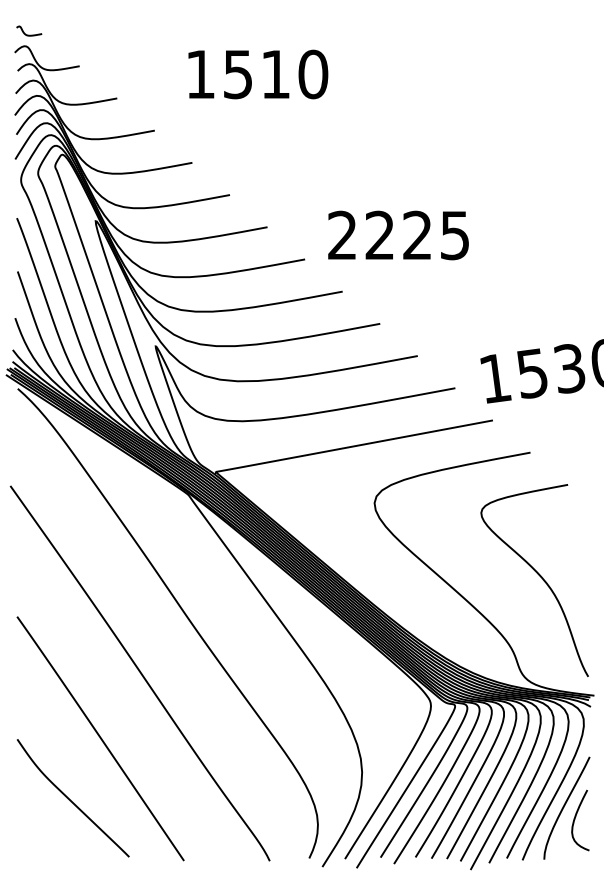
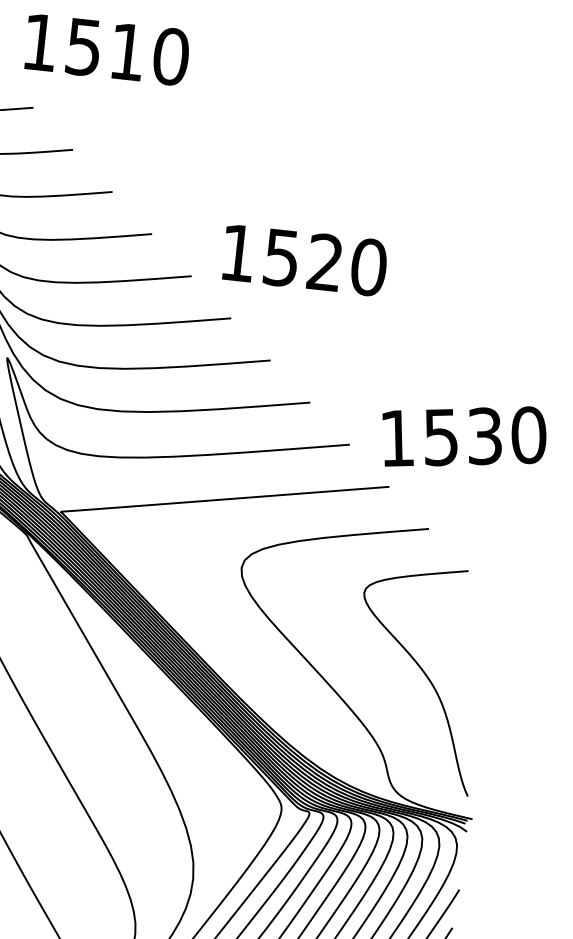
text: (258, 74) -> (107, 49), moved
text: (399, 235) -> (304, 260), 2225 -> 1520

